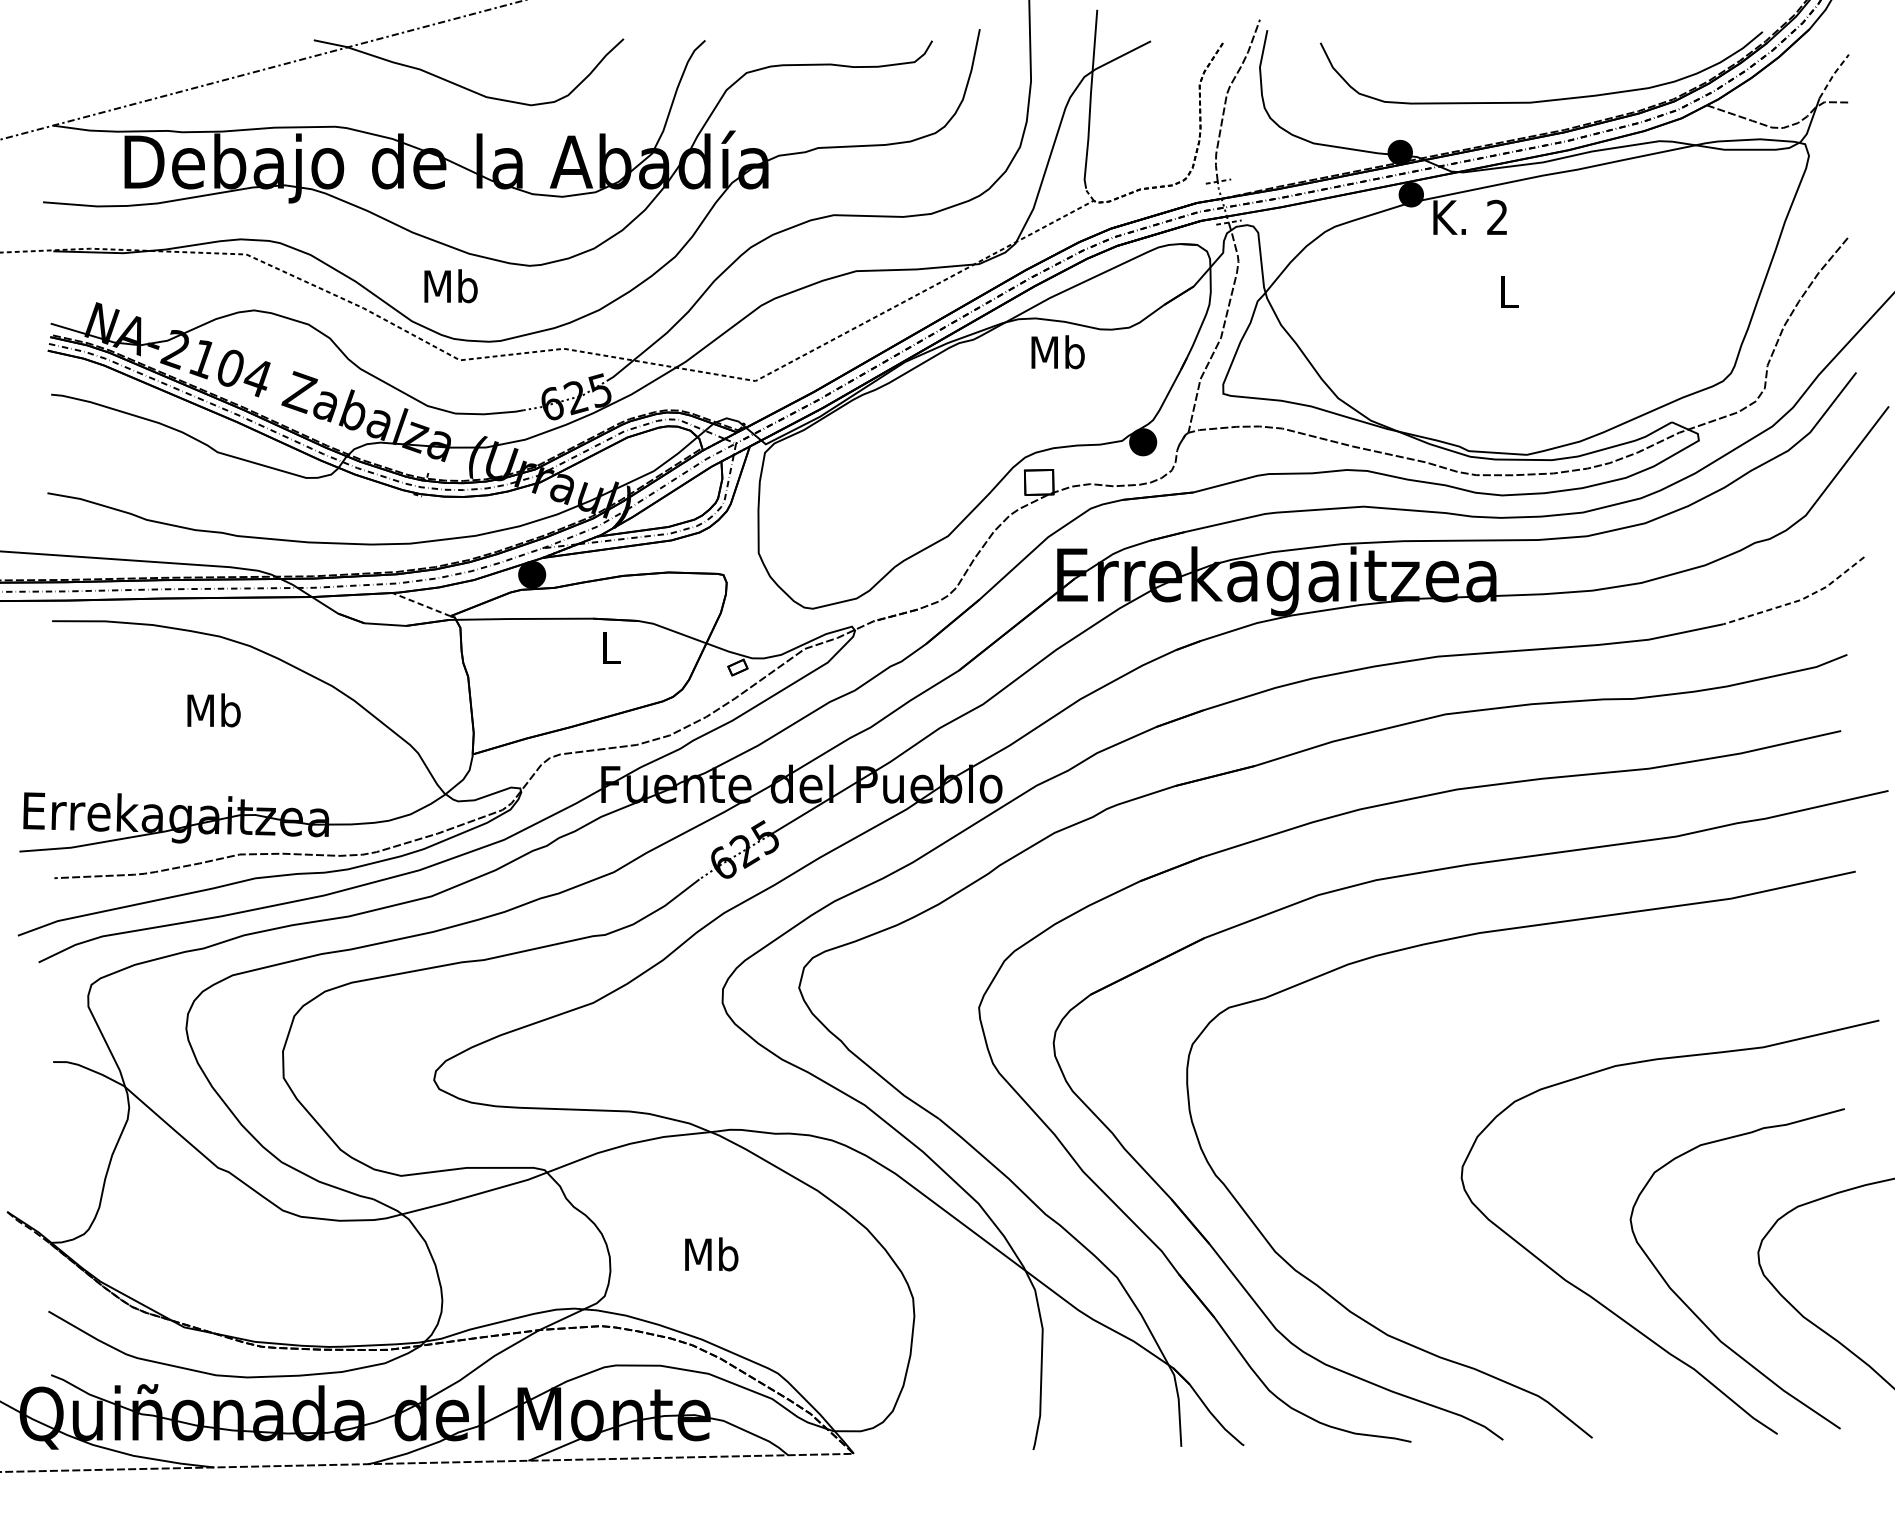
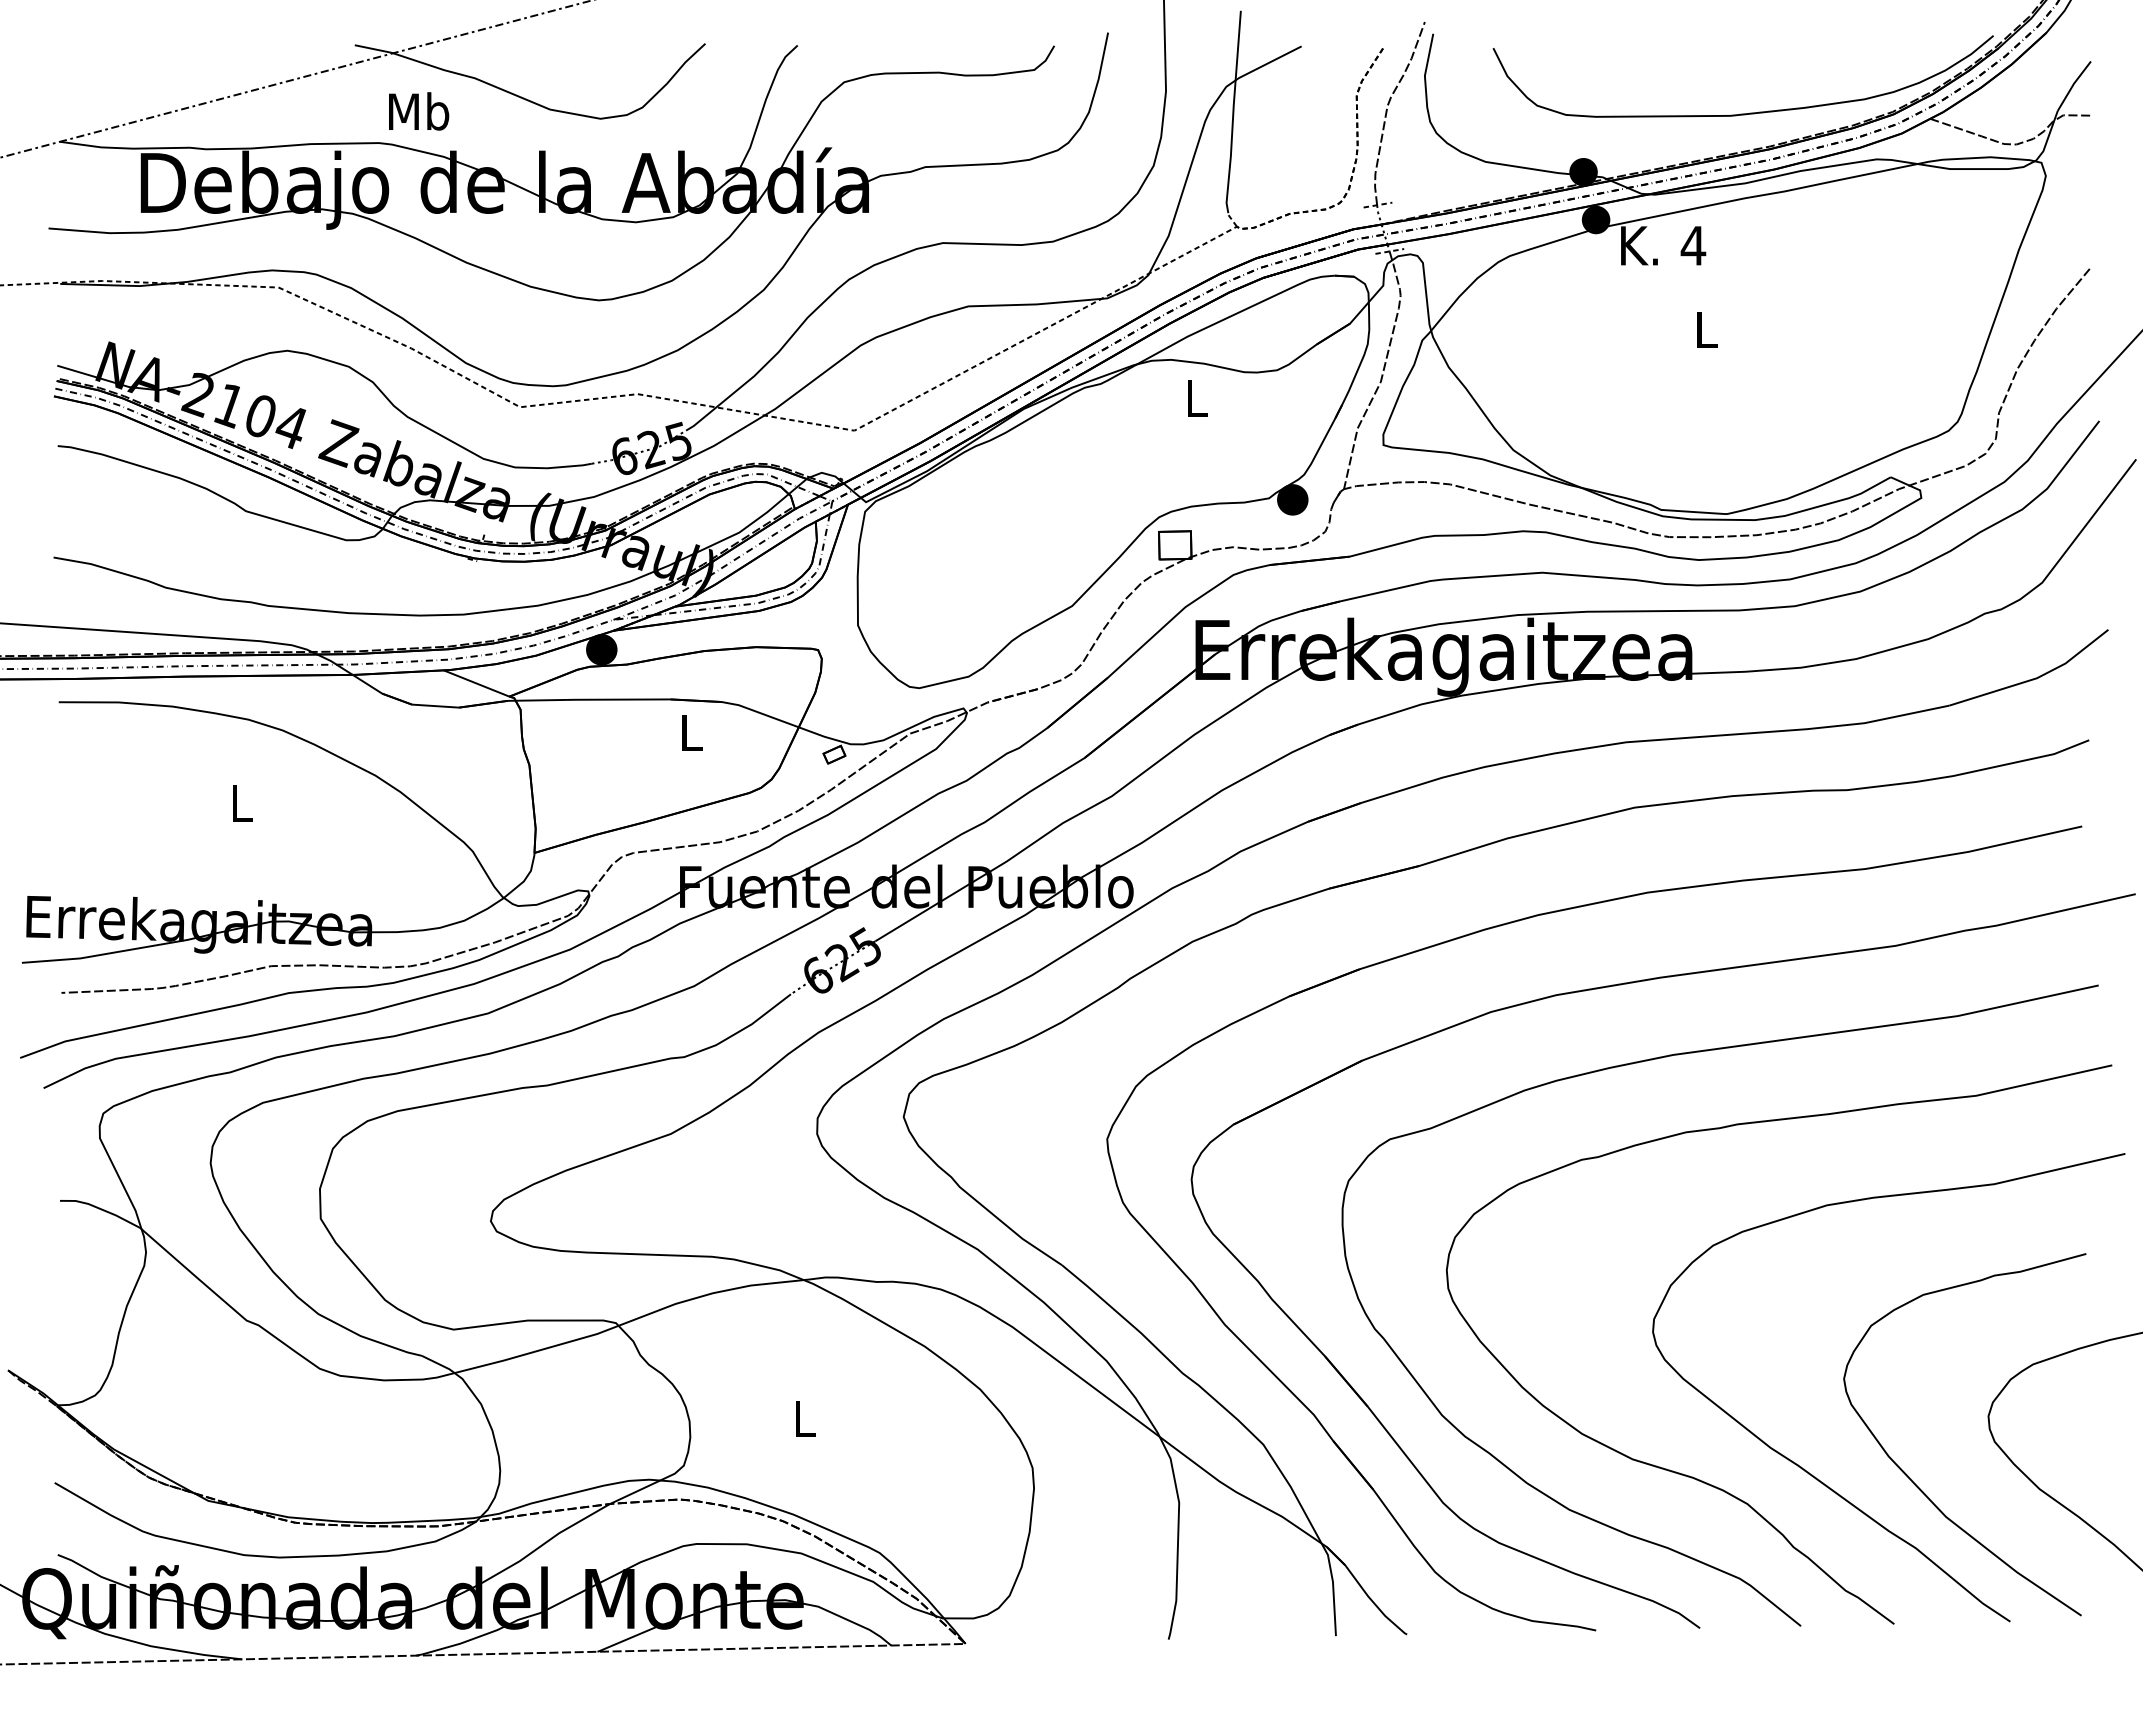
line: (1833, 74) -> (2073, 84), dashed -> solid
text: (1497, 217) -> (1693, 245), 2 -> 4
text: (451, 286) -> (419, 111), moved
text: (1058, 351) -> (1196, 397), Mb -> L
line: (1800, 600) -> (2036, 678), dashed -> solid
line: (421, 604) -> (476, 683), dashed -> solid
text: (214, 709) -> (242, 802), Mb -> L
text: (711, 1254) -> (804, 1418), Mb -> L
curve: (1520, 1315) -> (1719, 1487), added

